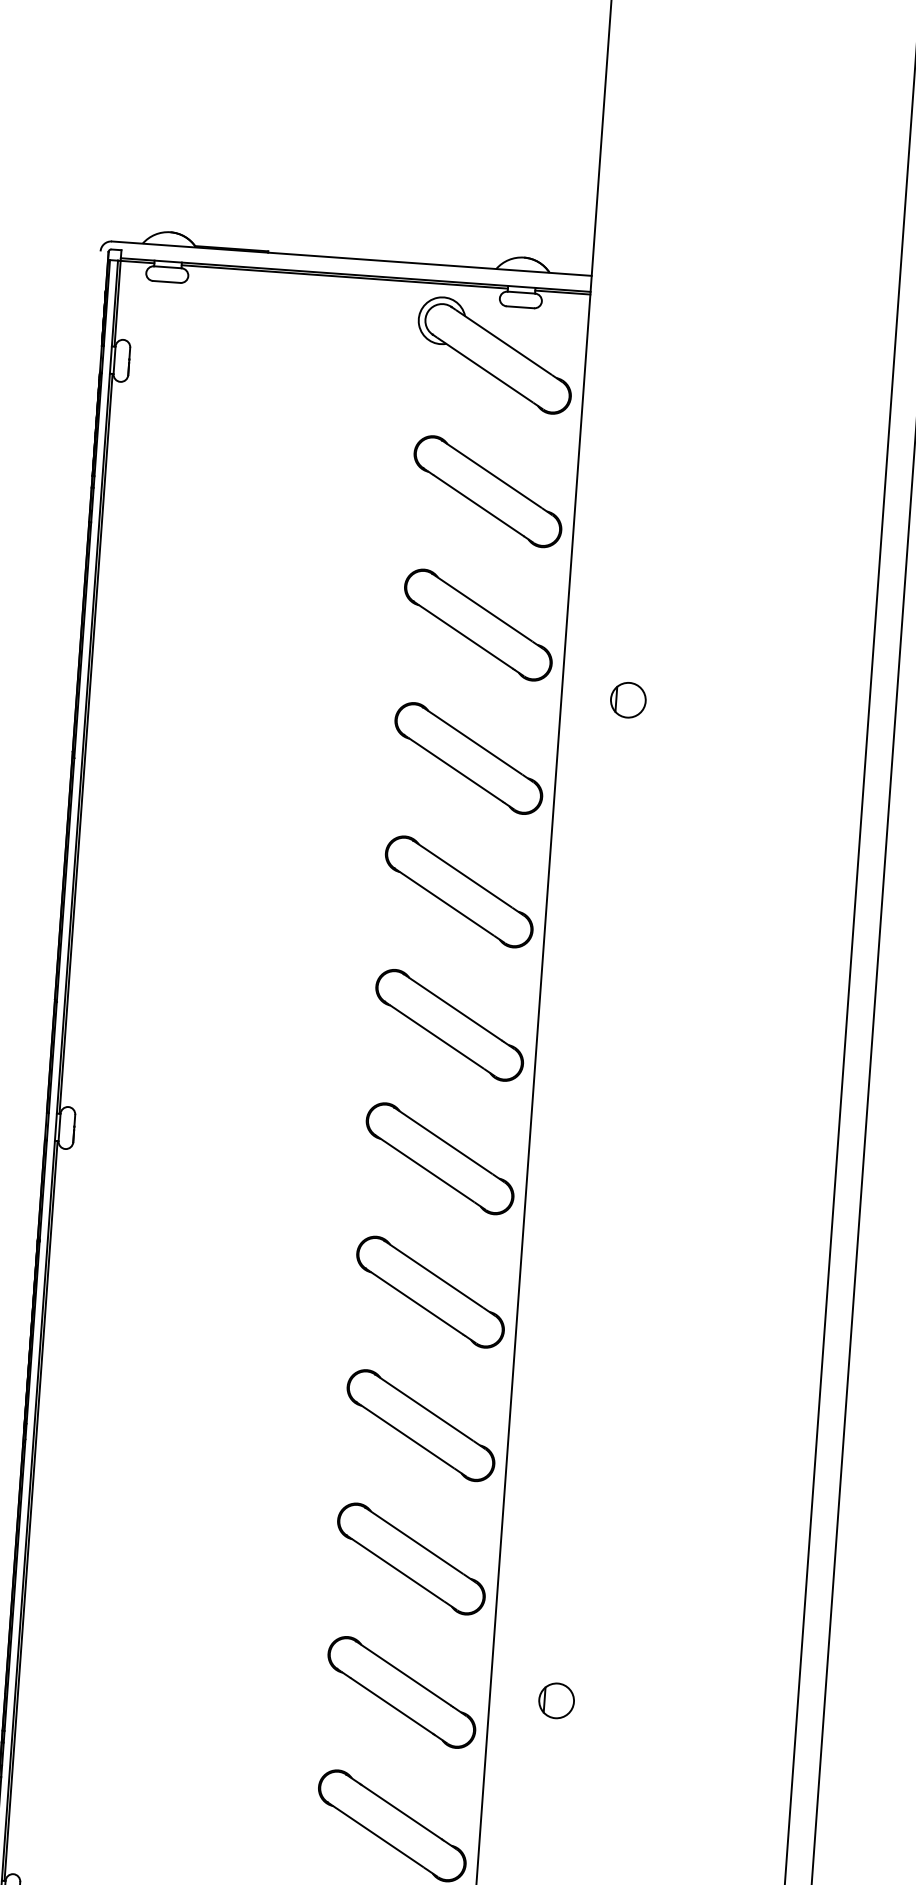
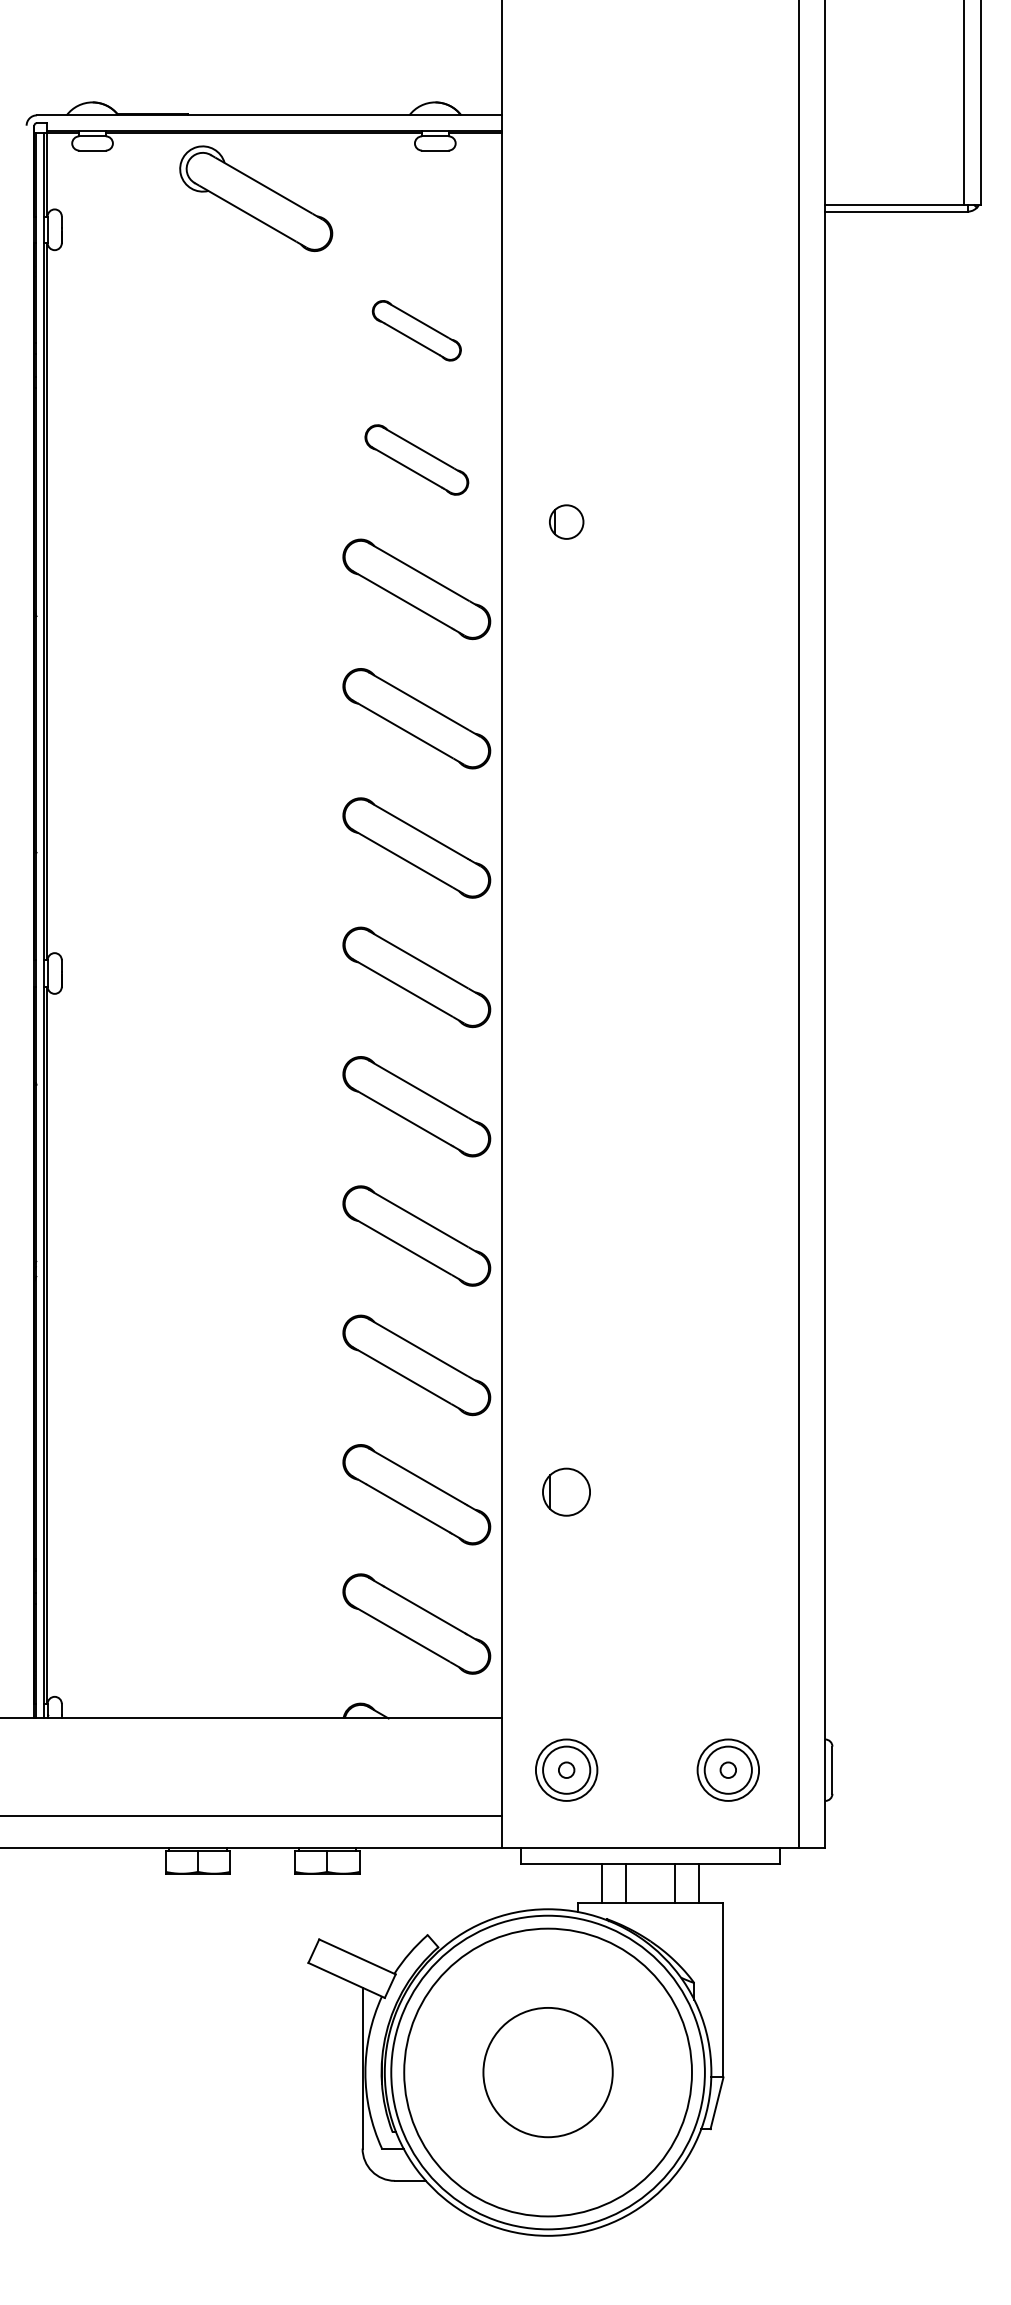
part: (495, 355) -> (256, 198), moved
part: (487, 491) -> (416, 330), size x0.6
part: (478, 624) -> (416, 459), size x0.7
part: (556, 1700) -> (566, 1491), size x1.4

